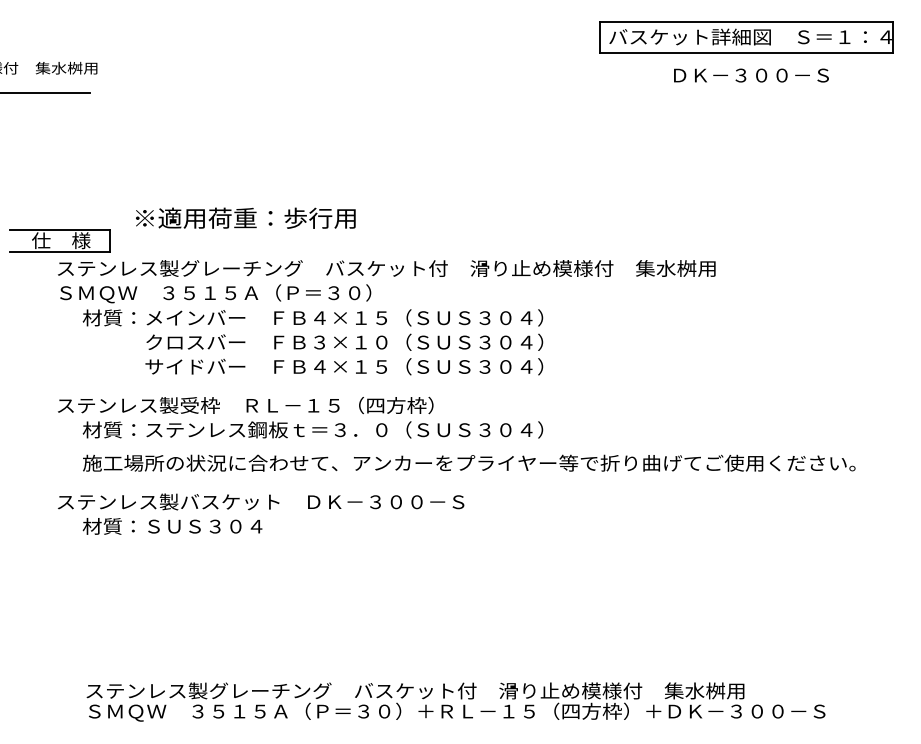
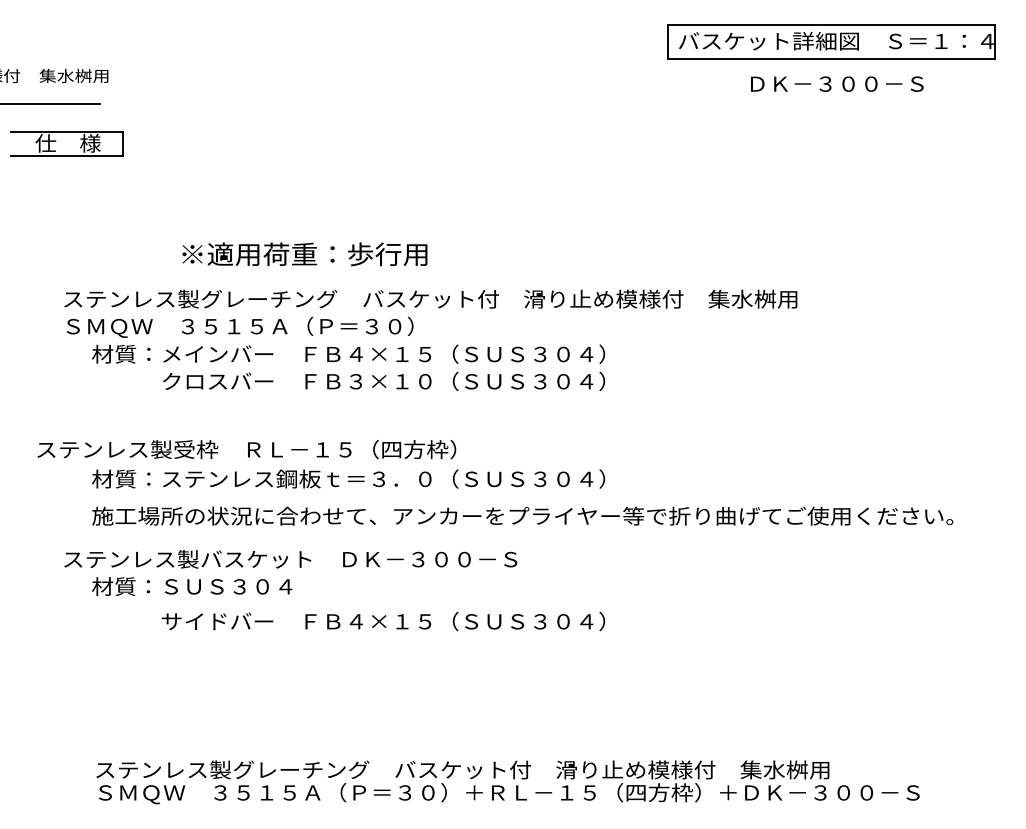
text: (245, 217) -> (304, 253), moved
part: (50, 239) -> (56, 142), moved
text: (344, 366) -> (383, 621), moved
text: (245, 405) -> (246, 449), moved

